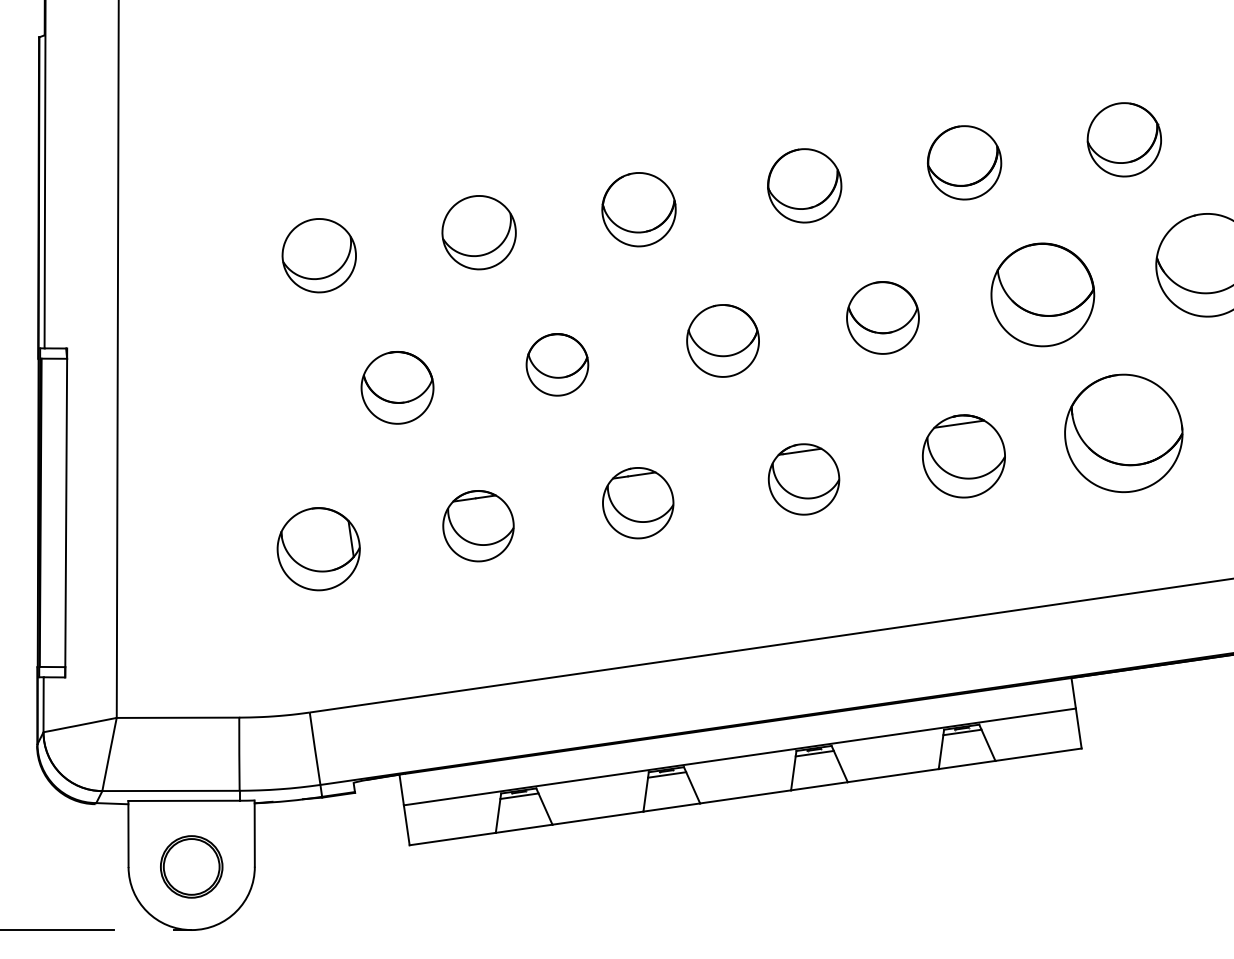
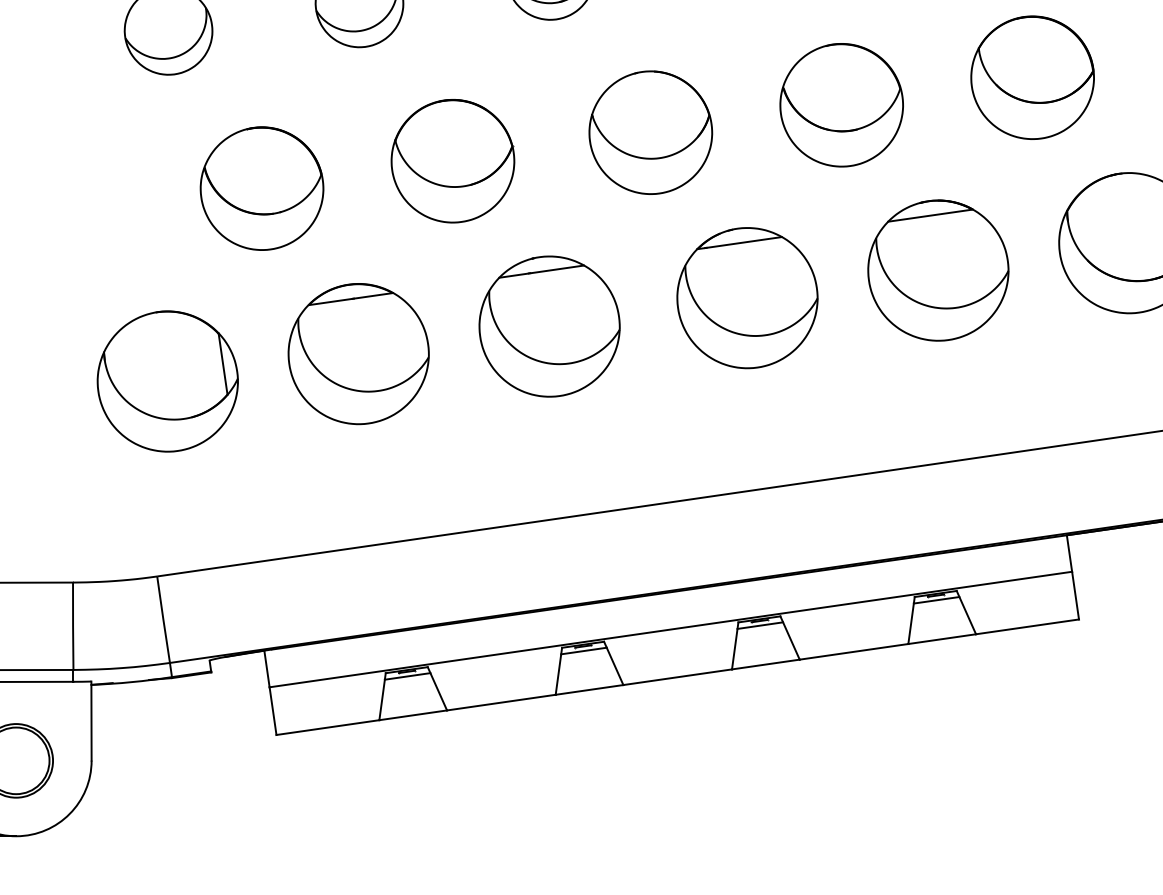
part: (882, 317) -> (841, 104), size x1.43
part: (722, 340) -> (650, 132), size x1.43
part: (557, 364) -> (453, 160), size x1.67
part: (397, 387) -> (261, 188), size x1.43
part: (963, 456) -> (937, 270), size x1.43
part: (803, 479) -> (746, 298), size x1.67
part: (637, 502) -> (548, 325), size x1.67
part: (478, 525) -> (358, 353), size x1.67
part: (318, 548) -> (167, 380), size x1.43

